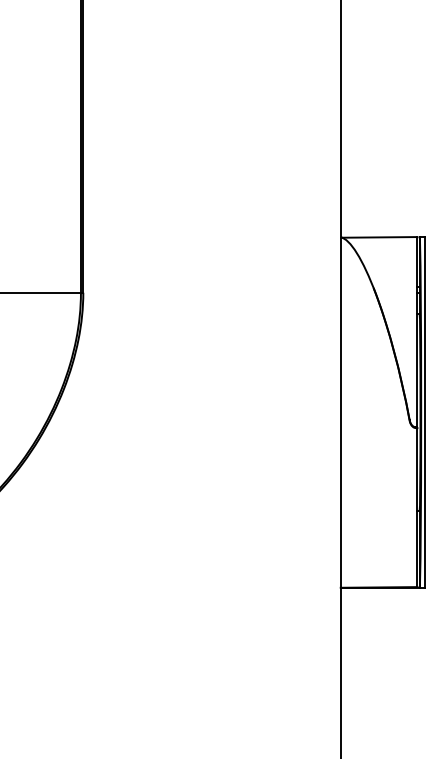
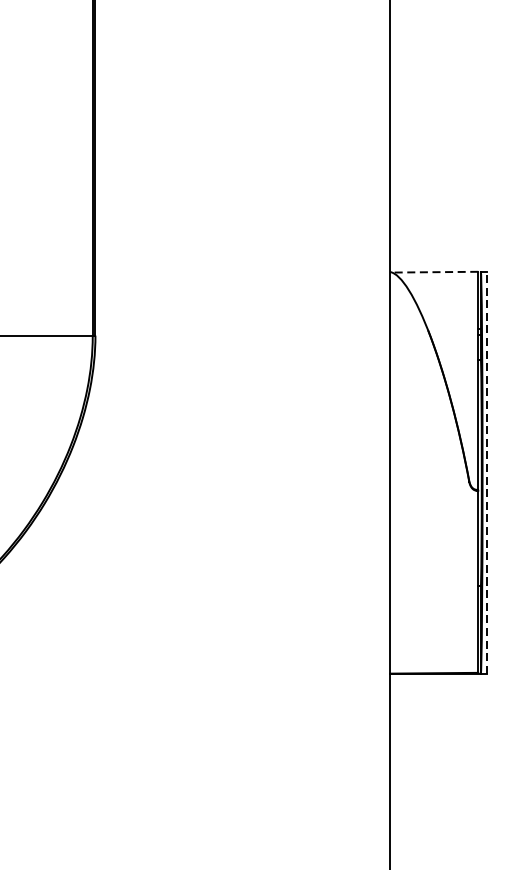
line: (379, 237) -> (434, 272), solid -> dashed
line: (425, 411) -> (487, 471), solid -> dashed

